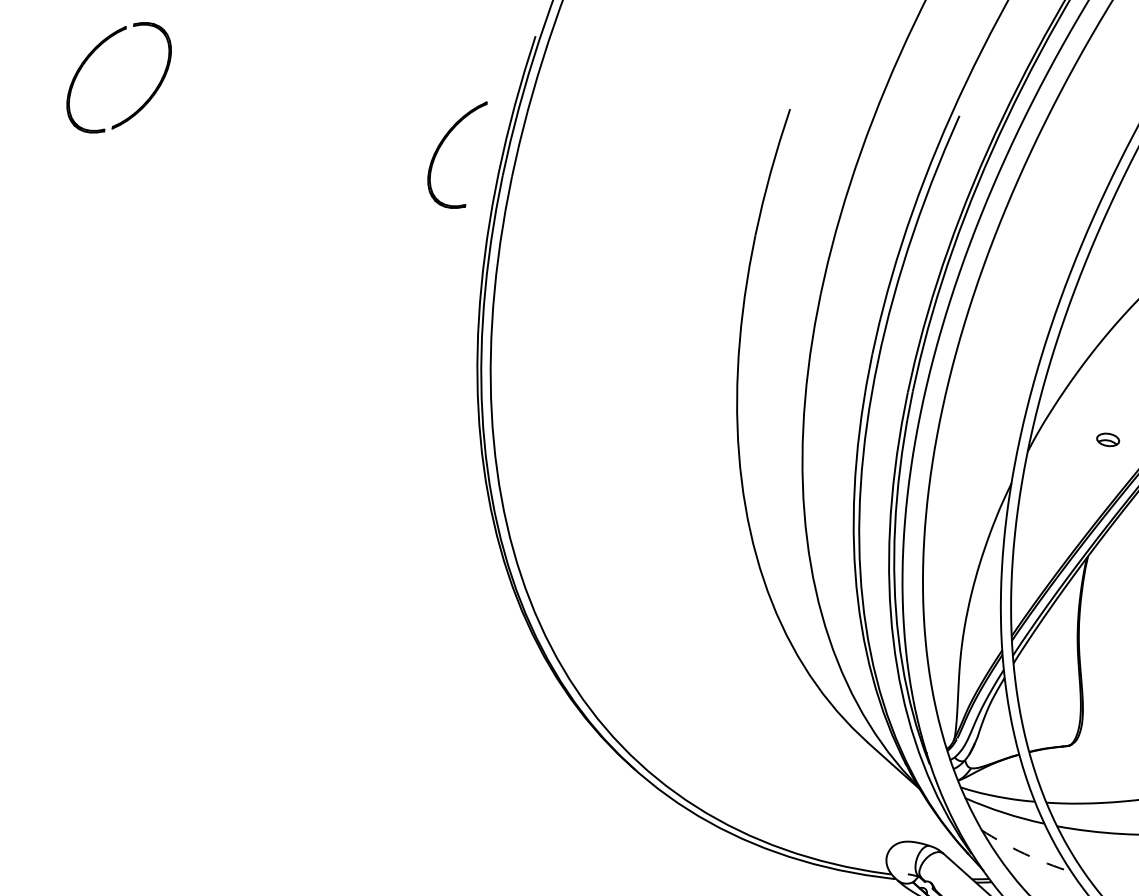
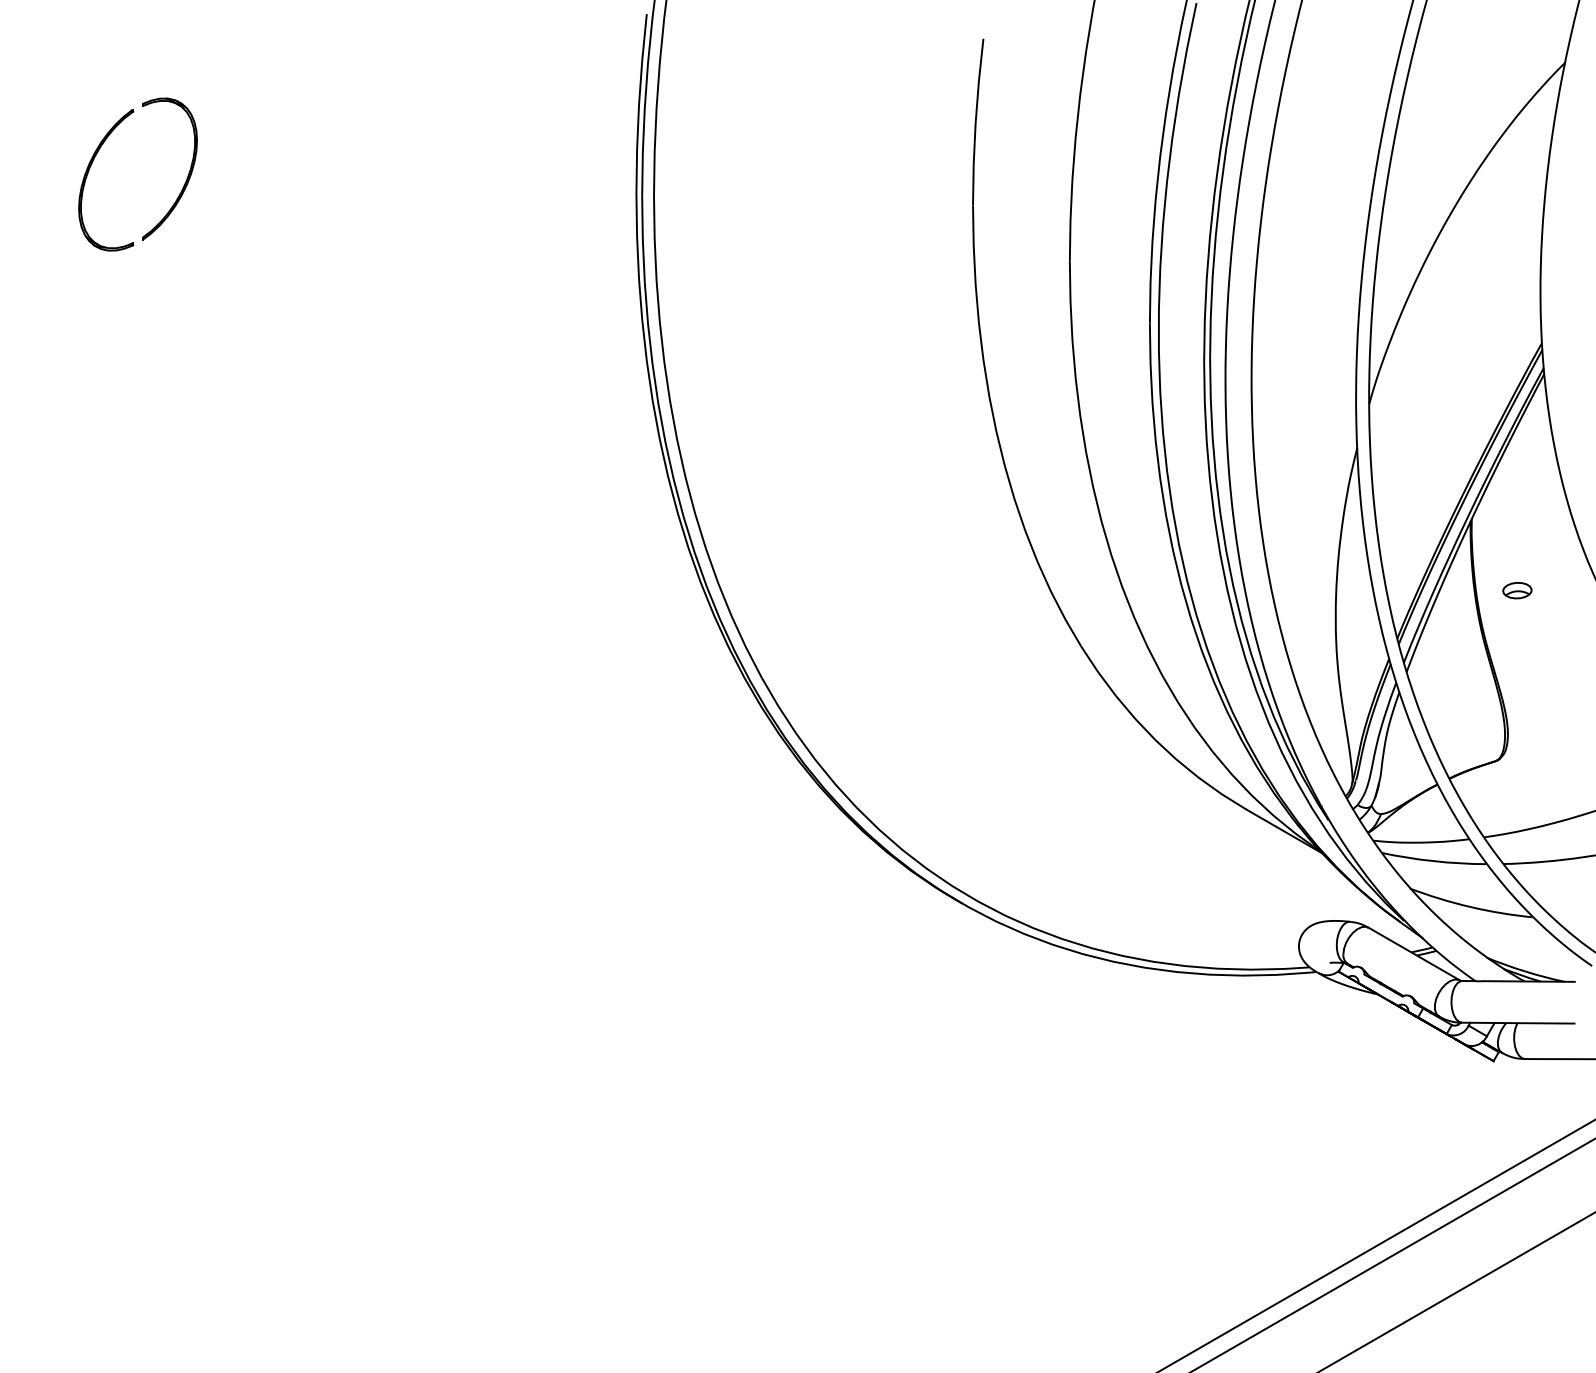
part: (442, 145) -> (558, 174), removed
part: (1108, 439) -> (1517, 590), moved
arc: (1024, 853) -> (1470, 906), dashed -> solid

